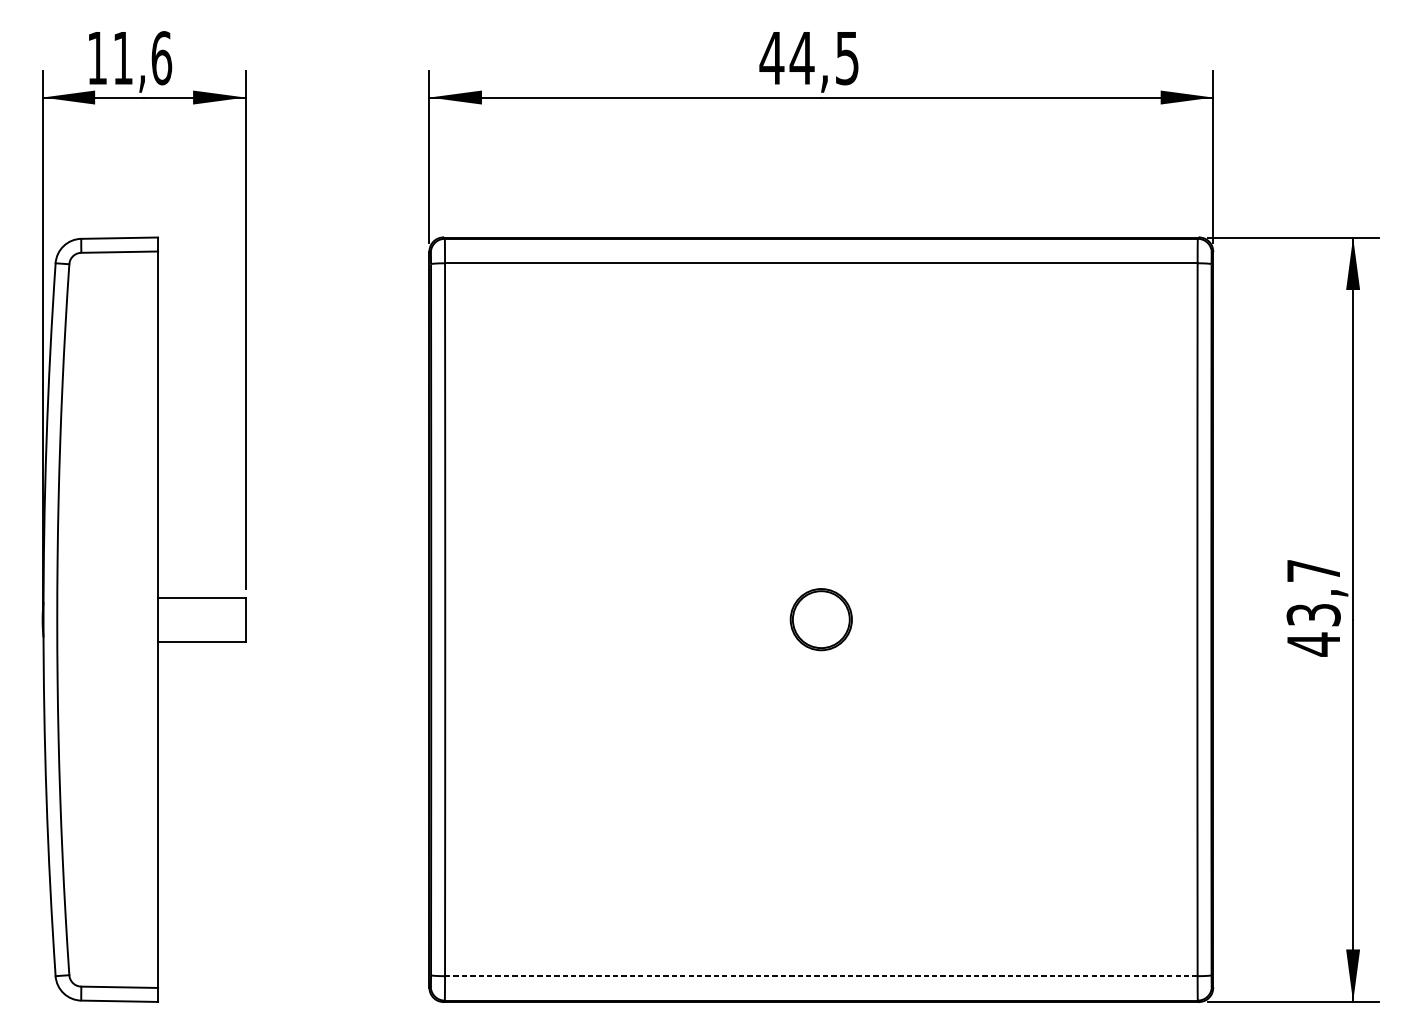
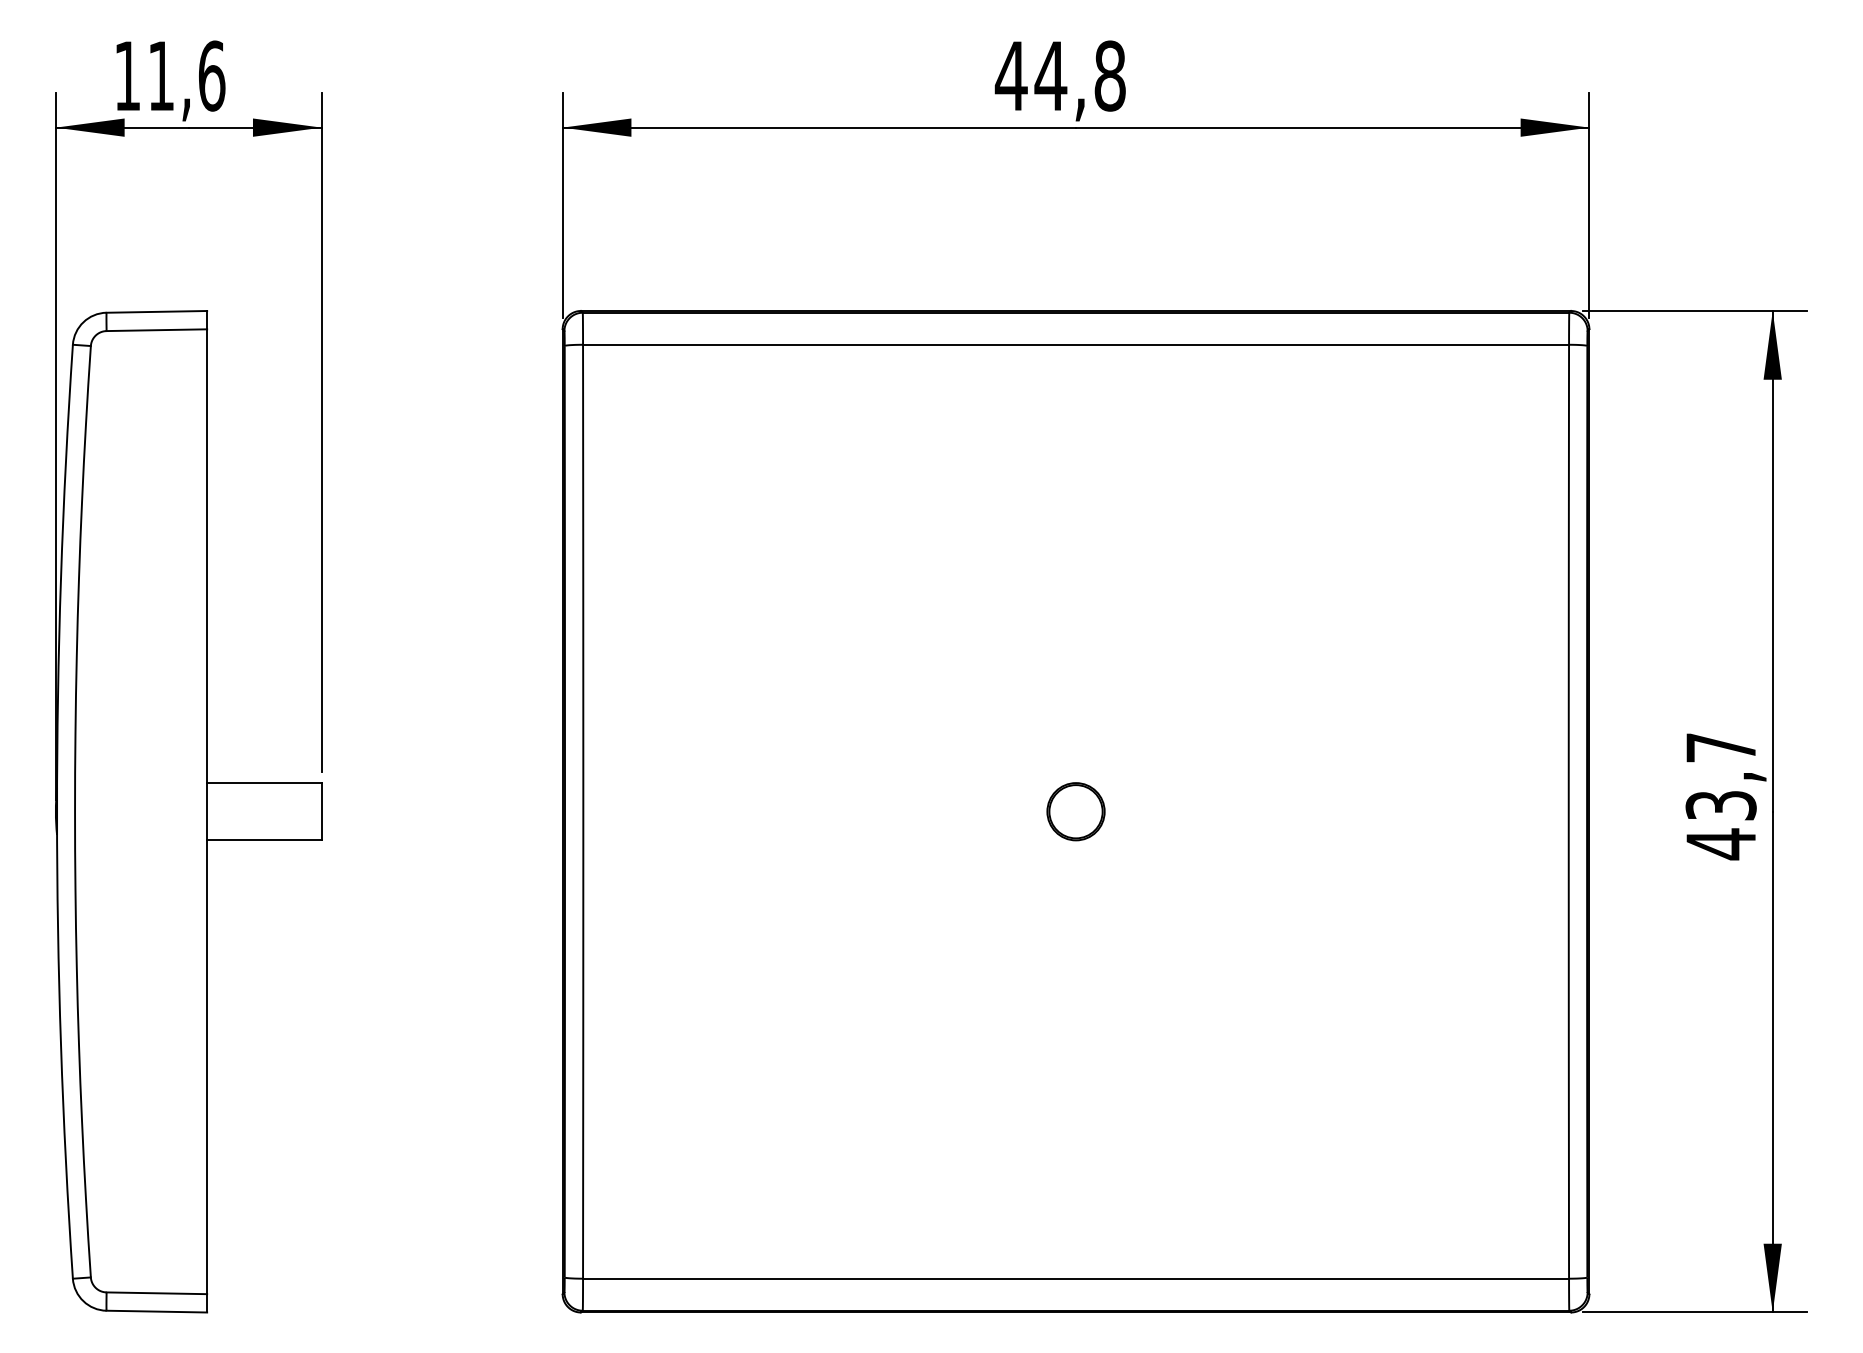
text: (846, 57) -> (1109, 75), 44,5 -> 44,8
part: (820, 619) -> (1075, 811), size x0.71
line: (820, 976) -> (1075, 1278), dashed -> solid

